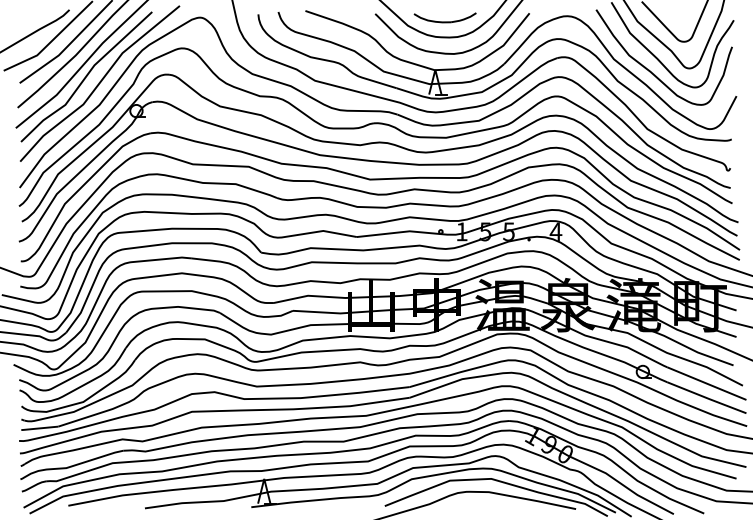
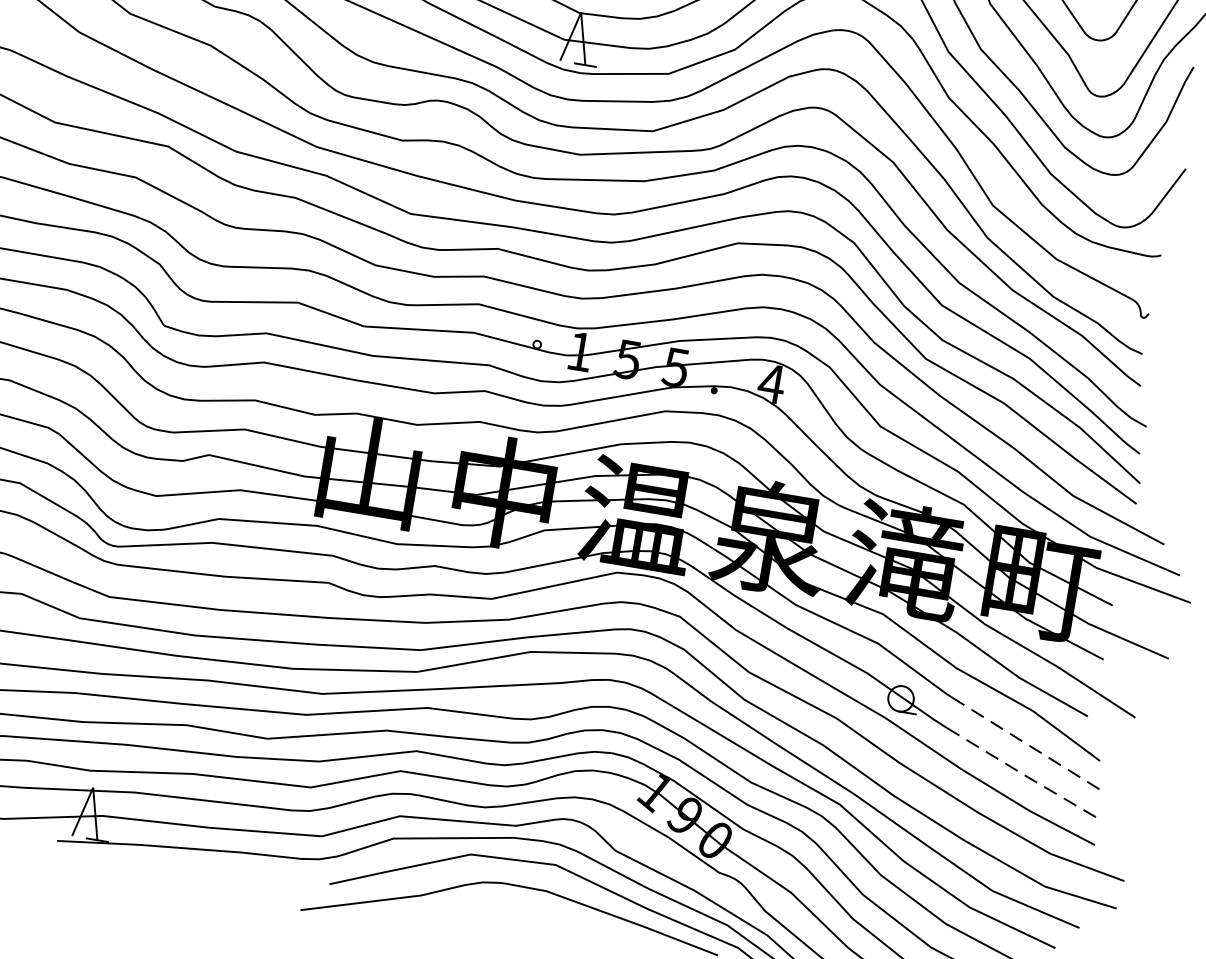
line: (706, 383) -> (1026, 744), solid -> dashed
line: (707, 398) -> (1023, 774), solid -> dashed

